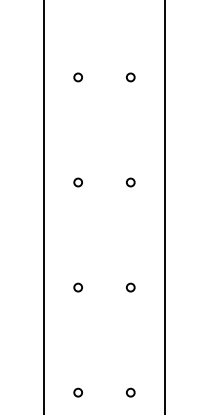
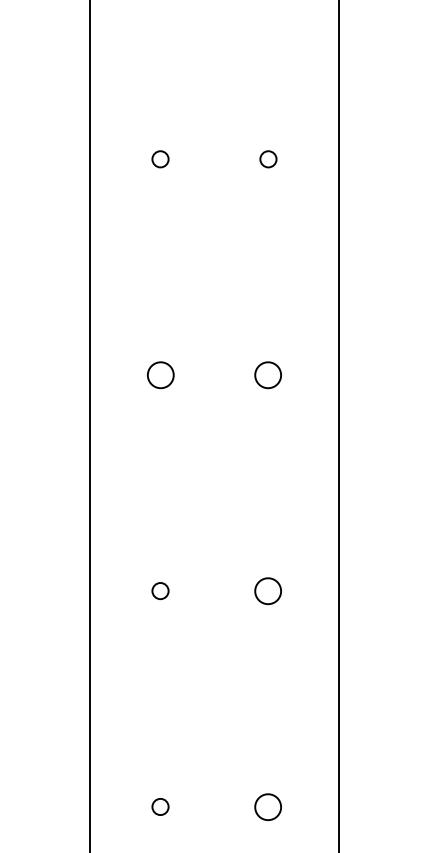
circle: (77, 182) -> (159, 375), size x1.6
circle: (130, 182) -> (267, 375), size x1.6
circle: (130, 287) -> (267, 590), size x1.6
circle: (130, 392) -> (267, 806), size x1.6

